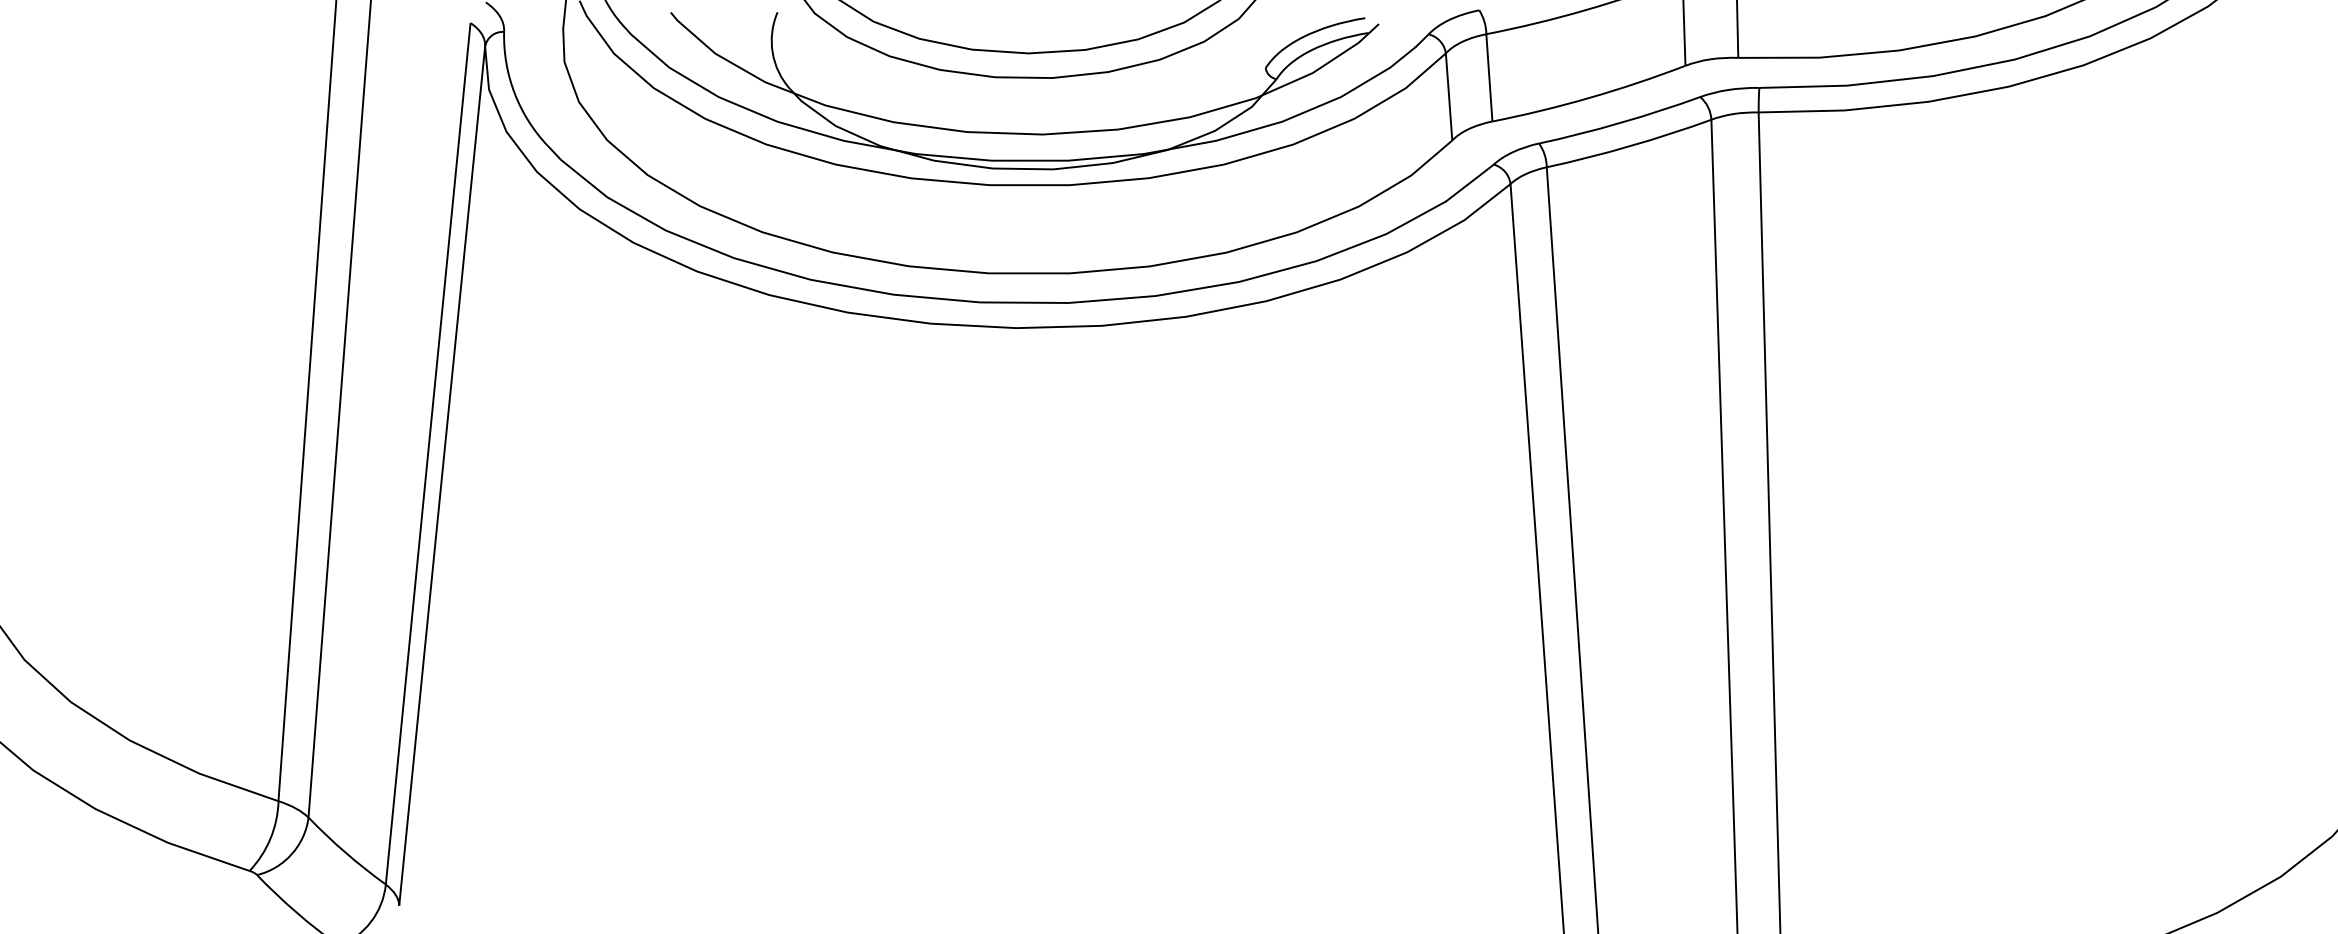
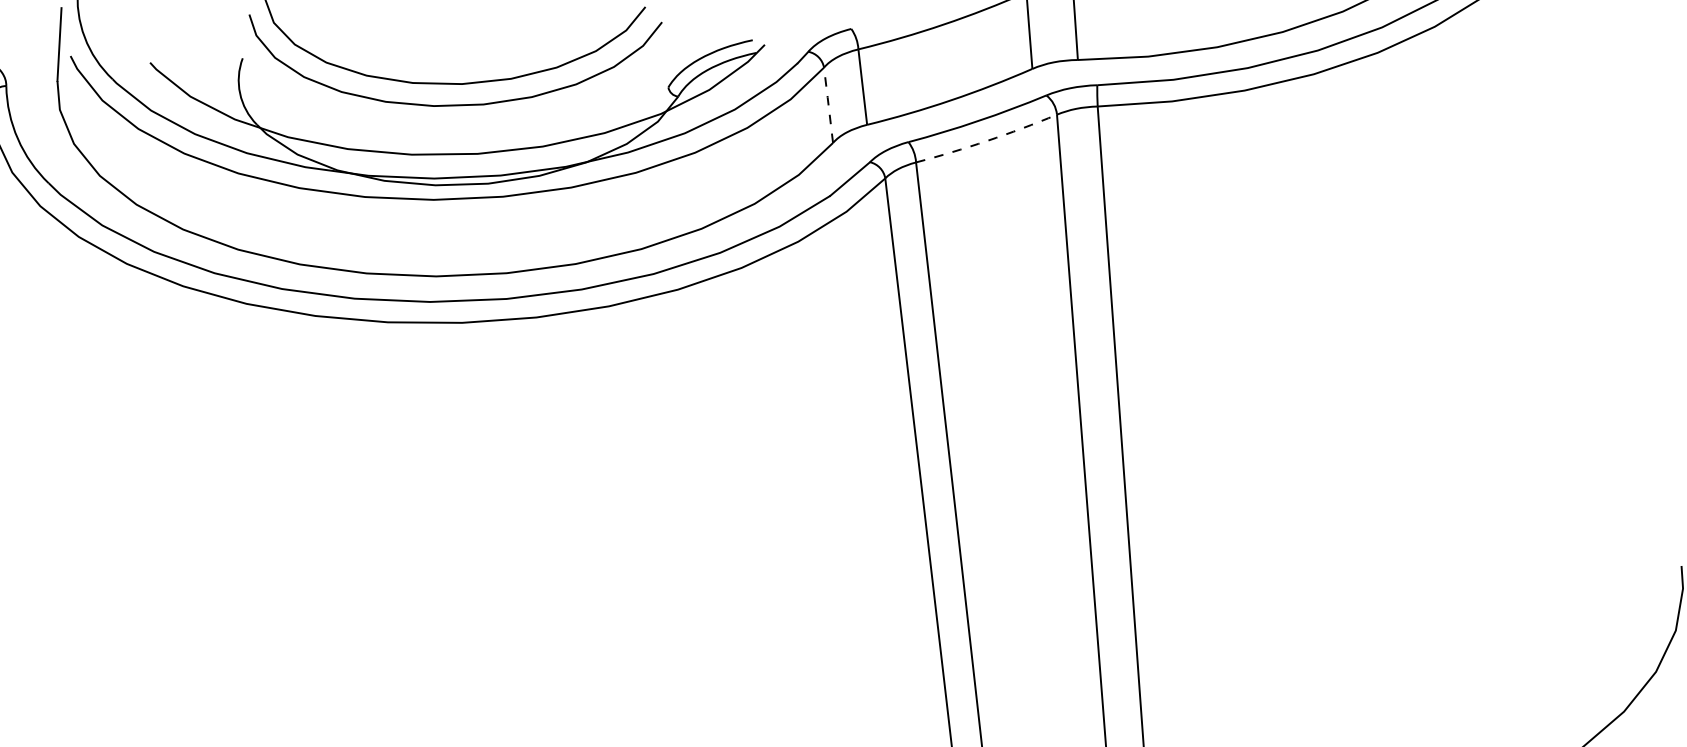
line: (1449, 95) -> (828, 104), solid -> dashed
arc: (1629, 146) -> (987, 141), solid -> dashed

